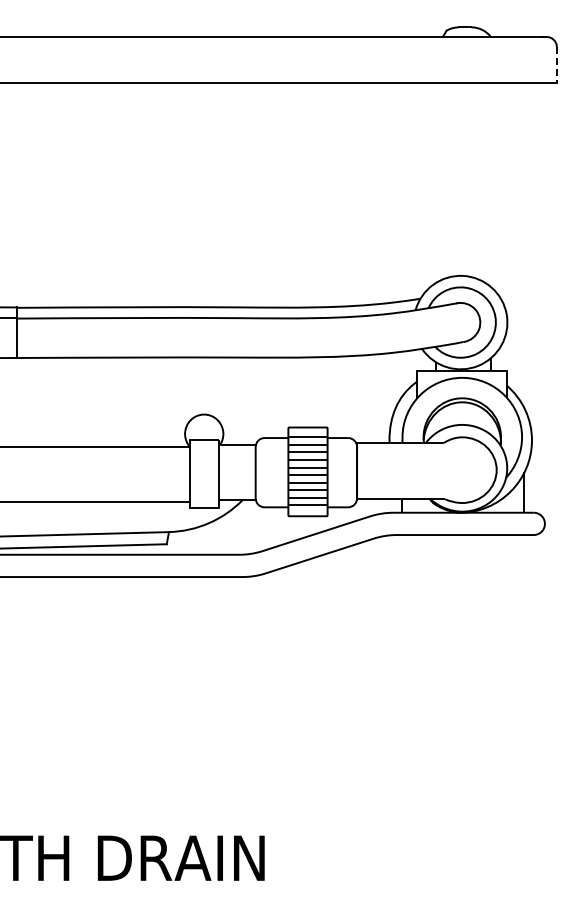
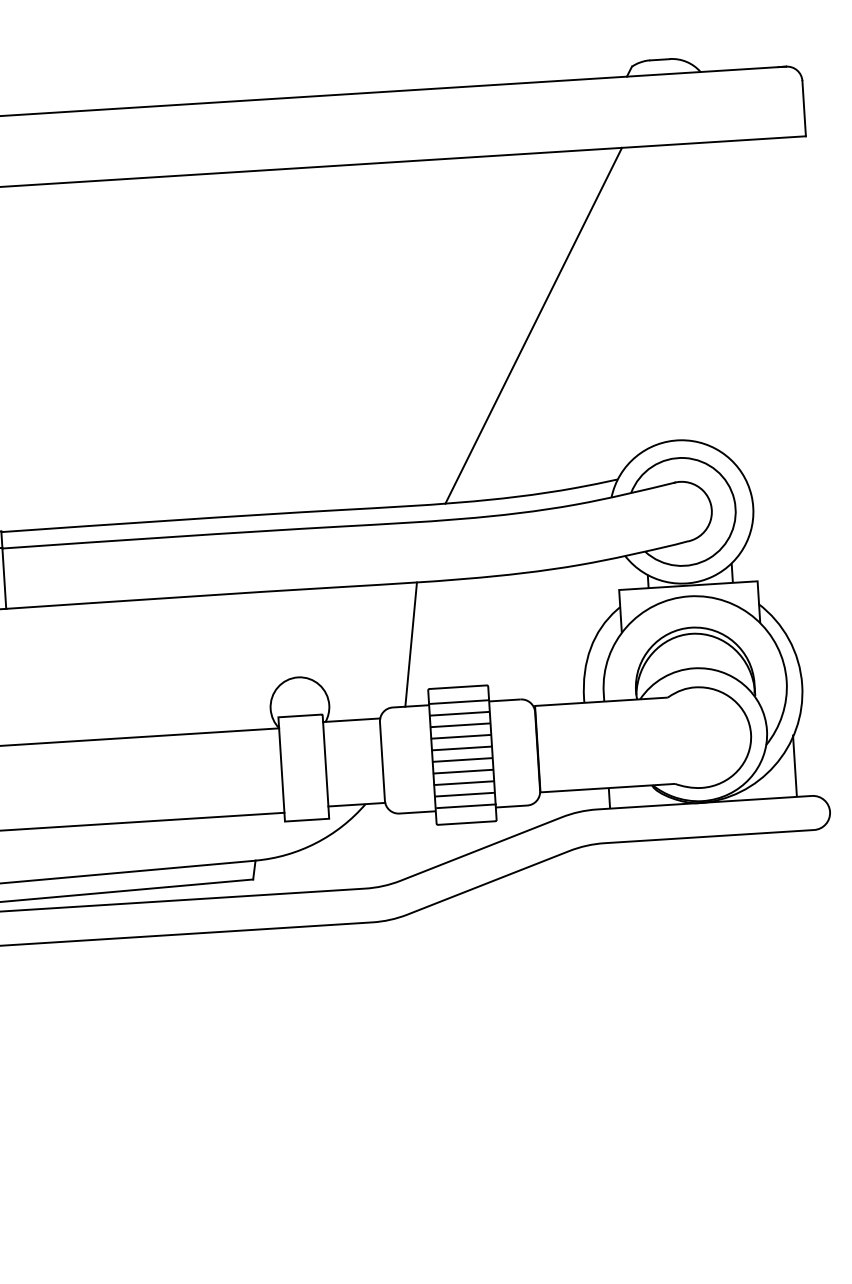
line: (556, 65) -> (803, 109), dashed -> solid
line: (371, 195) -> (533, 326), added
line: (278, 397) -> (410, 644), added

